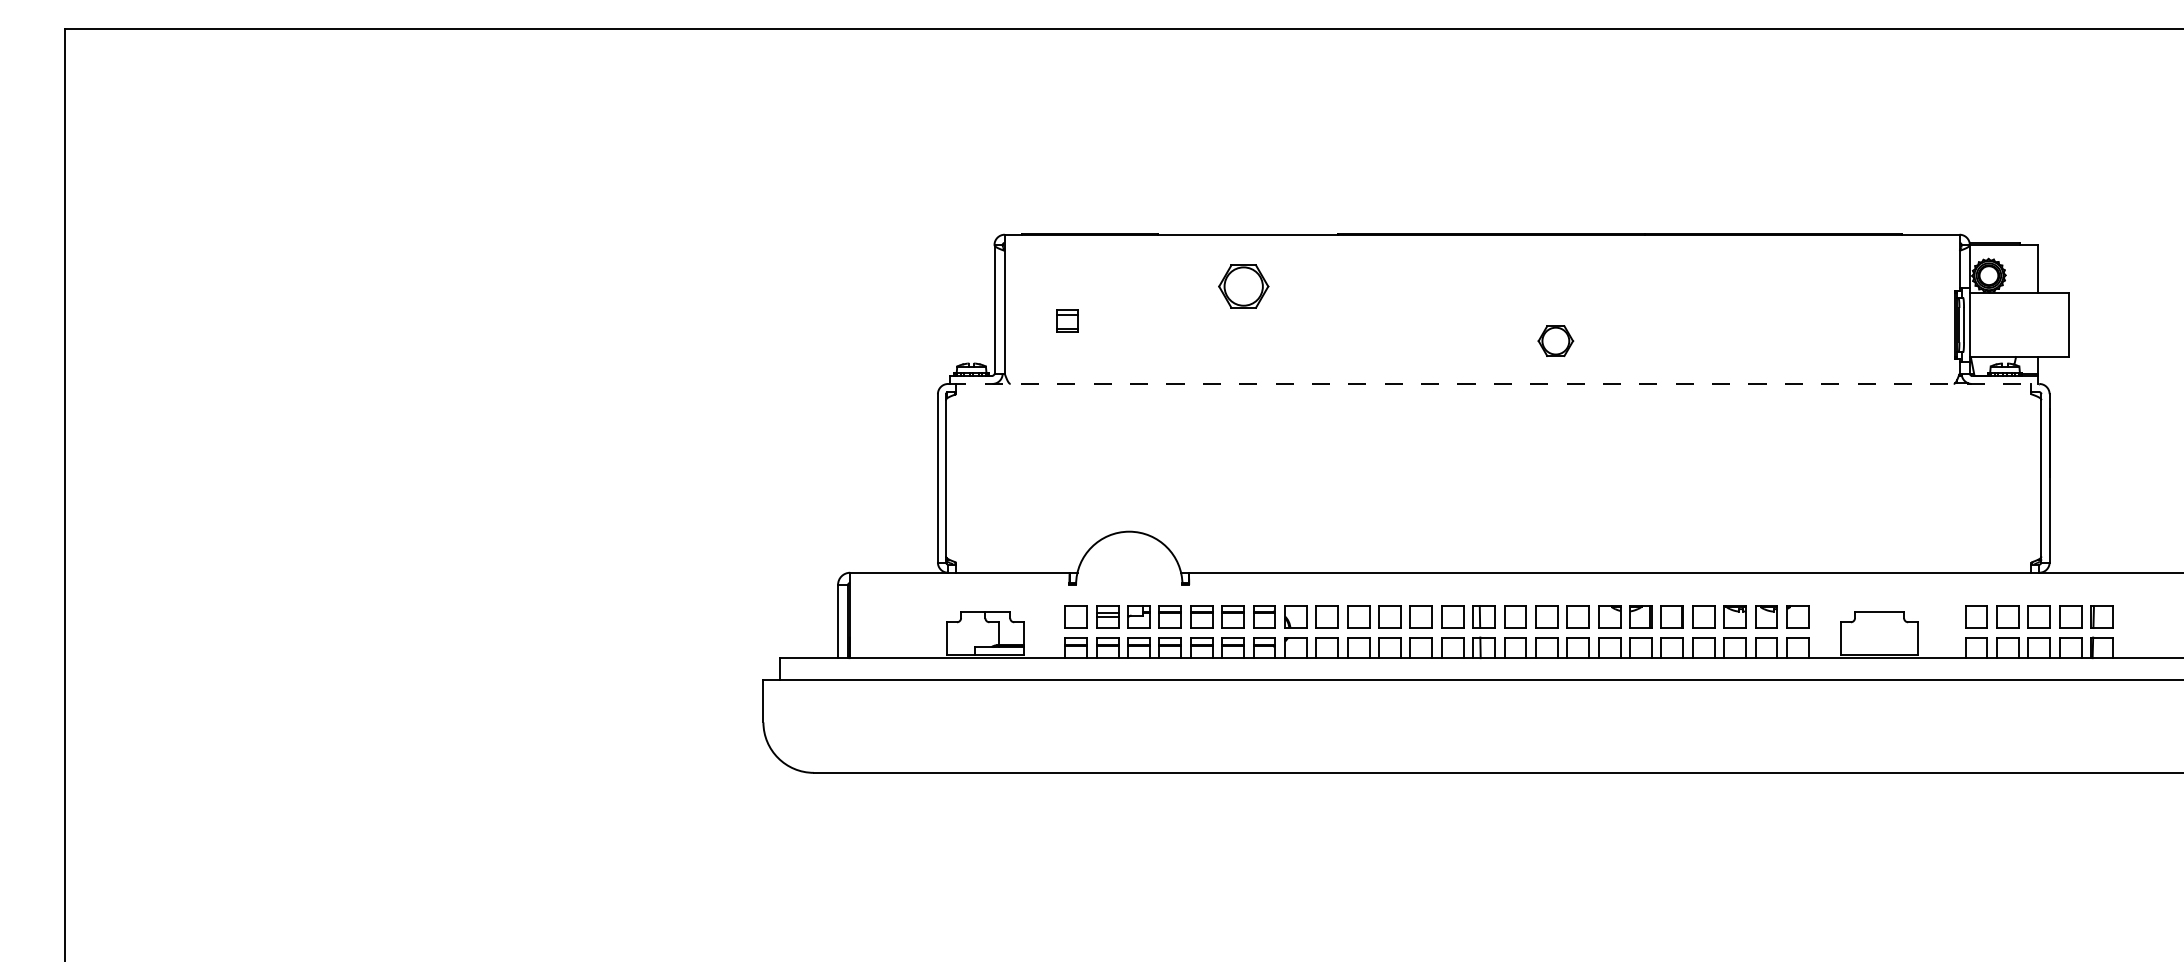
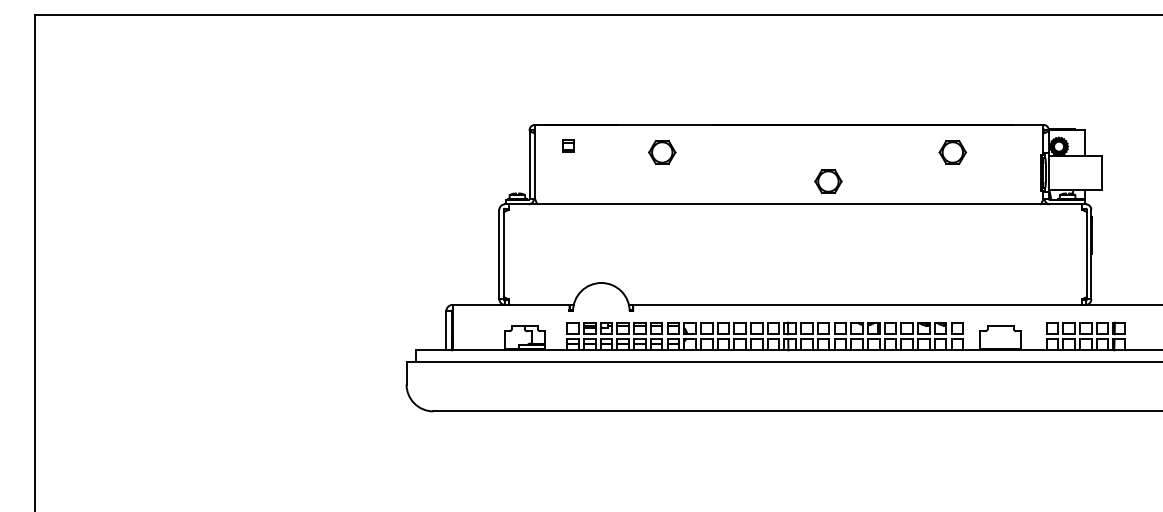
part: (1788, 286) -> (952, 152), added
part: (1067, 320) -> (568, 145), moved
part: (1555, 341) -> (828, 181), size x1.43
line: (1493, 384) -> (795, 204), dashed -> solid

